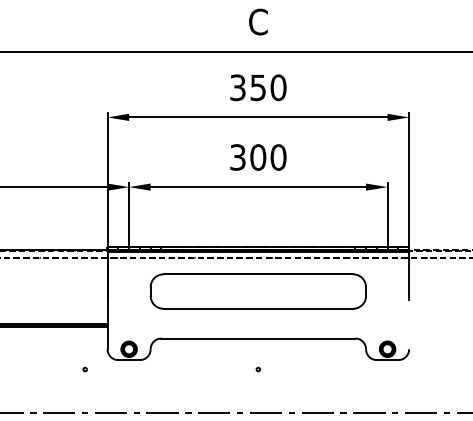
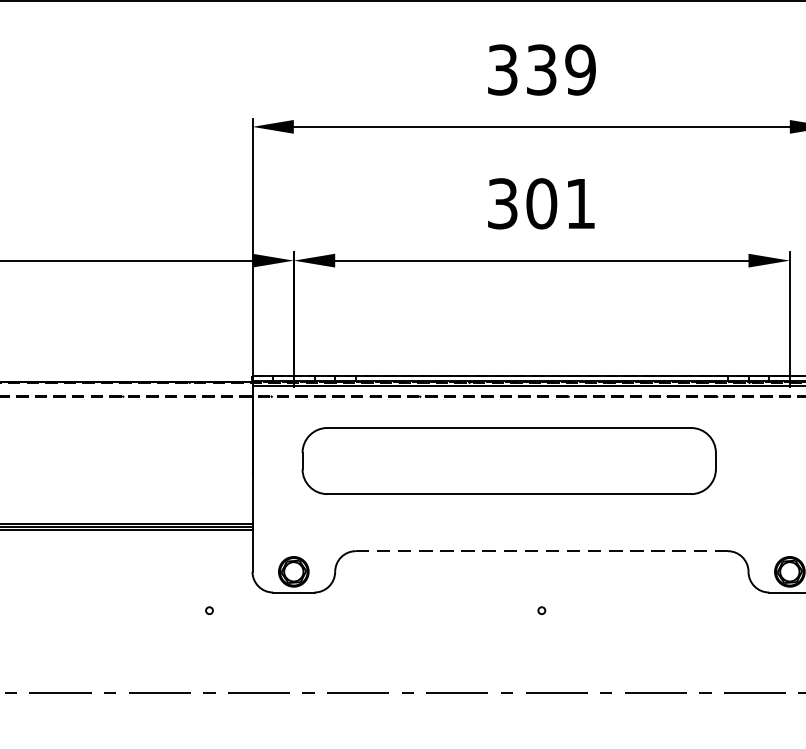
text: (268, 87) -> (561, 69), 350 -> 339
text: (278, 157) -> (580, 203), 300 -> 301
part: (257, 291) -> (507, 460), moved
line: (258, 338) -> (542, 551), solid -> dashed

